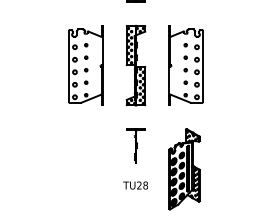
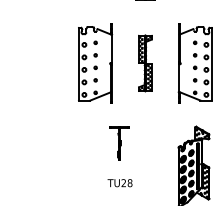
part: (135, 65) -> (144, 63), size x0.7
part: (135, 145) -> (118, 143), moved
text: (135, 185) -> (119, 183), moved

